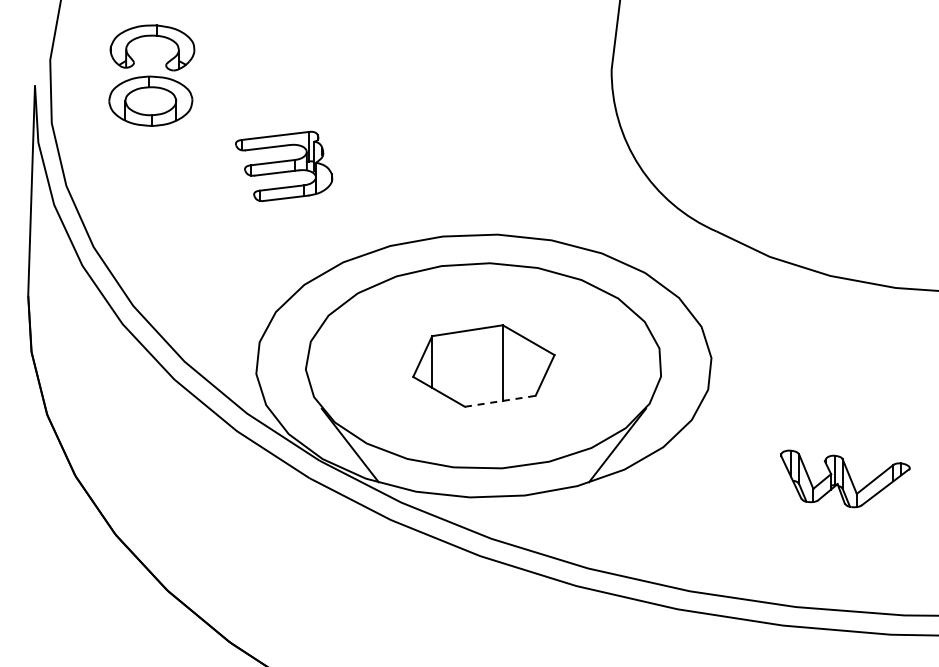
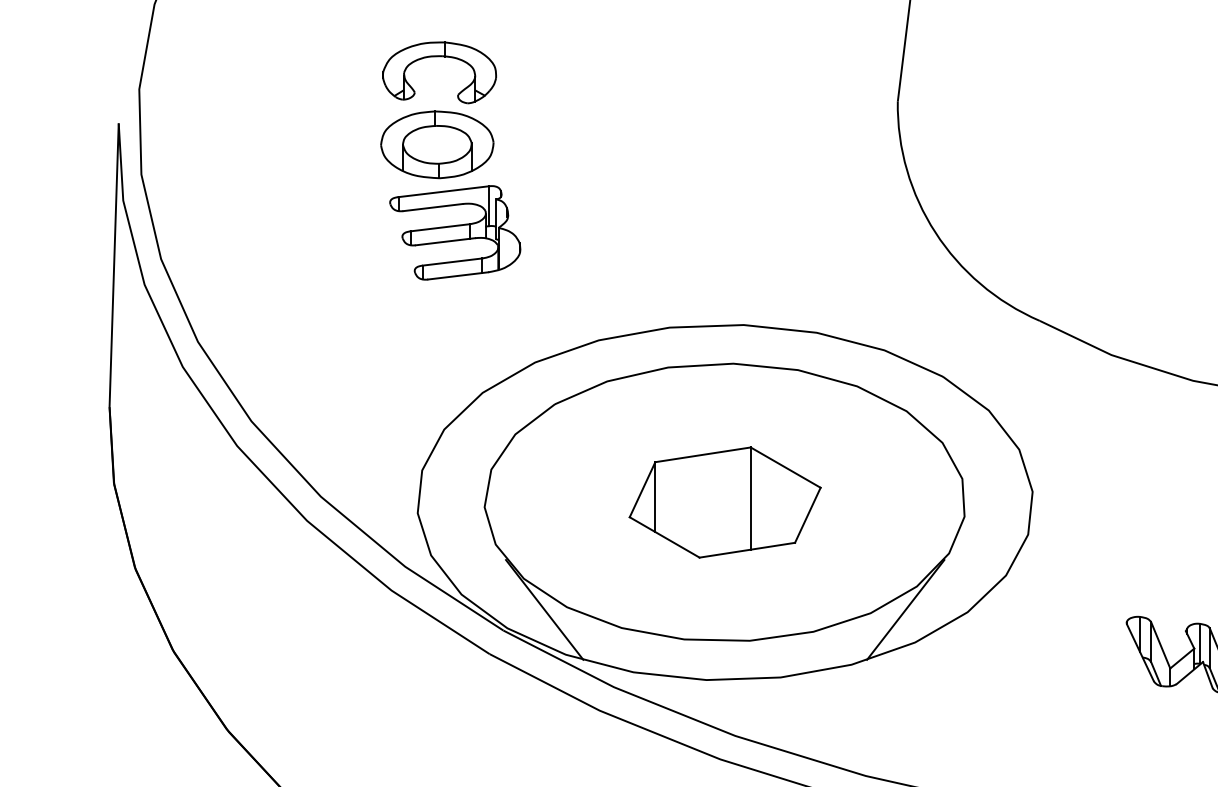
part: (151, 75) -> (438, 110), moved
line: (500, 401) -> (747, 550), dashed -> solid

